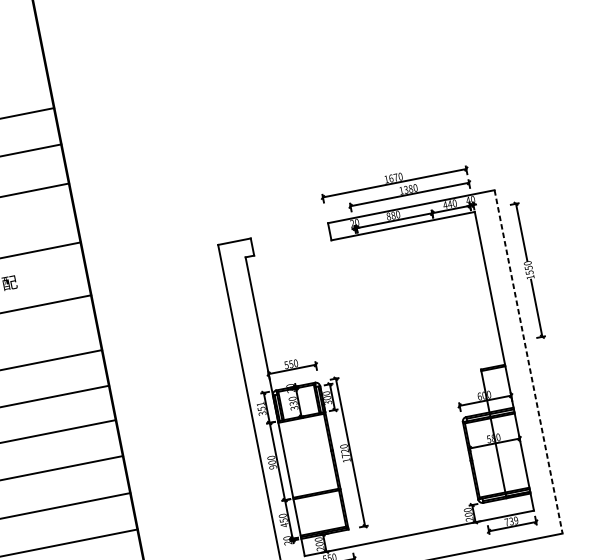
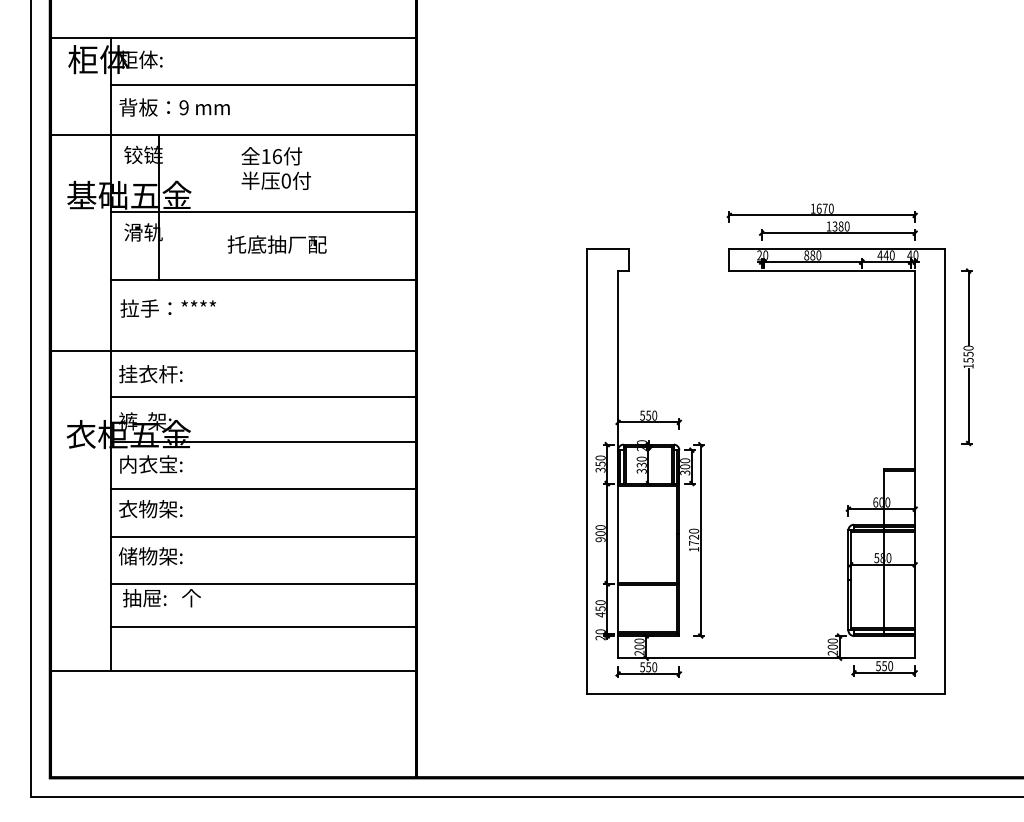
line: (528, 361) -> (945, 471), dashed -> solid
text: (260, 403) -> (600, 457), 351 -> 350
text: (511, 521) -> (884, 666), 739 -> 550

